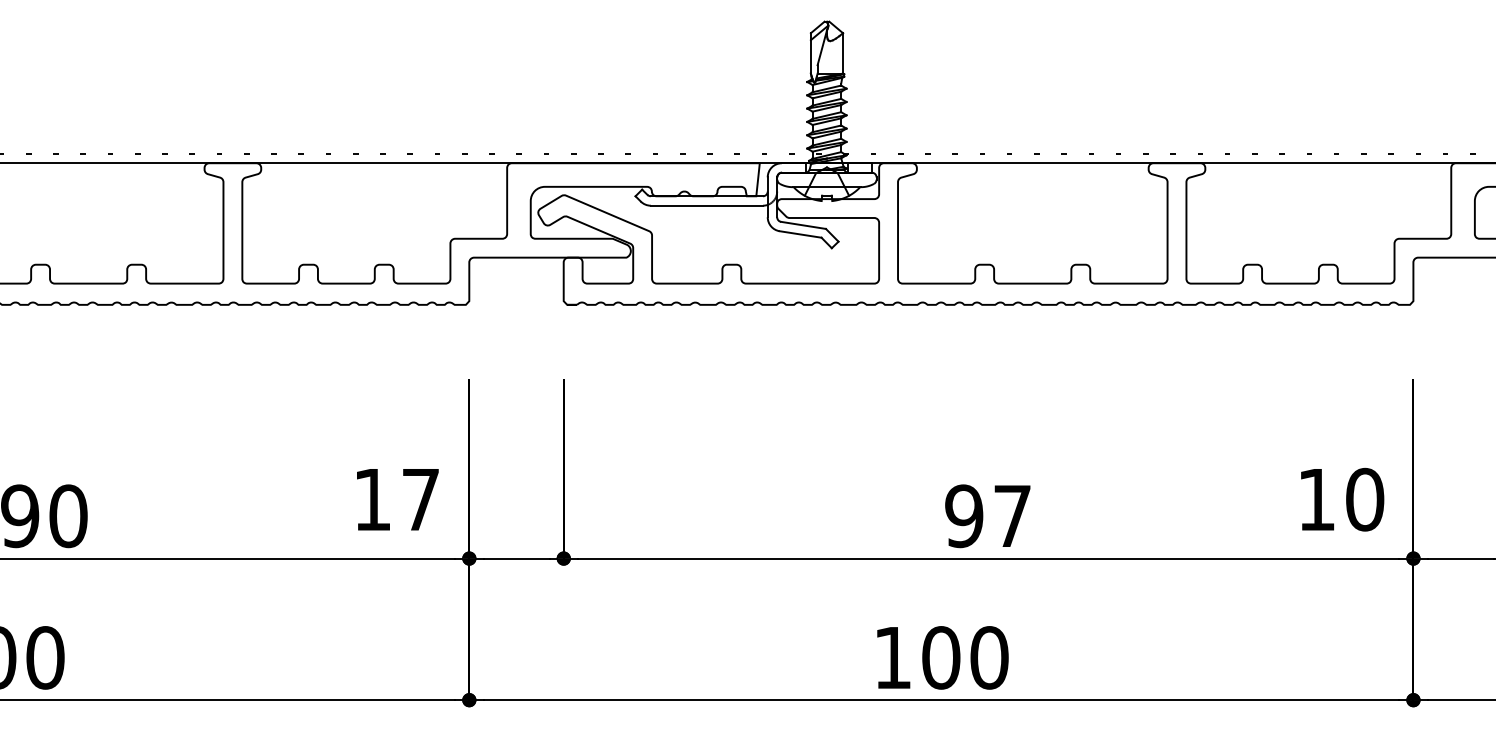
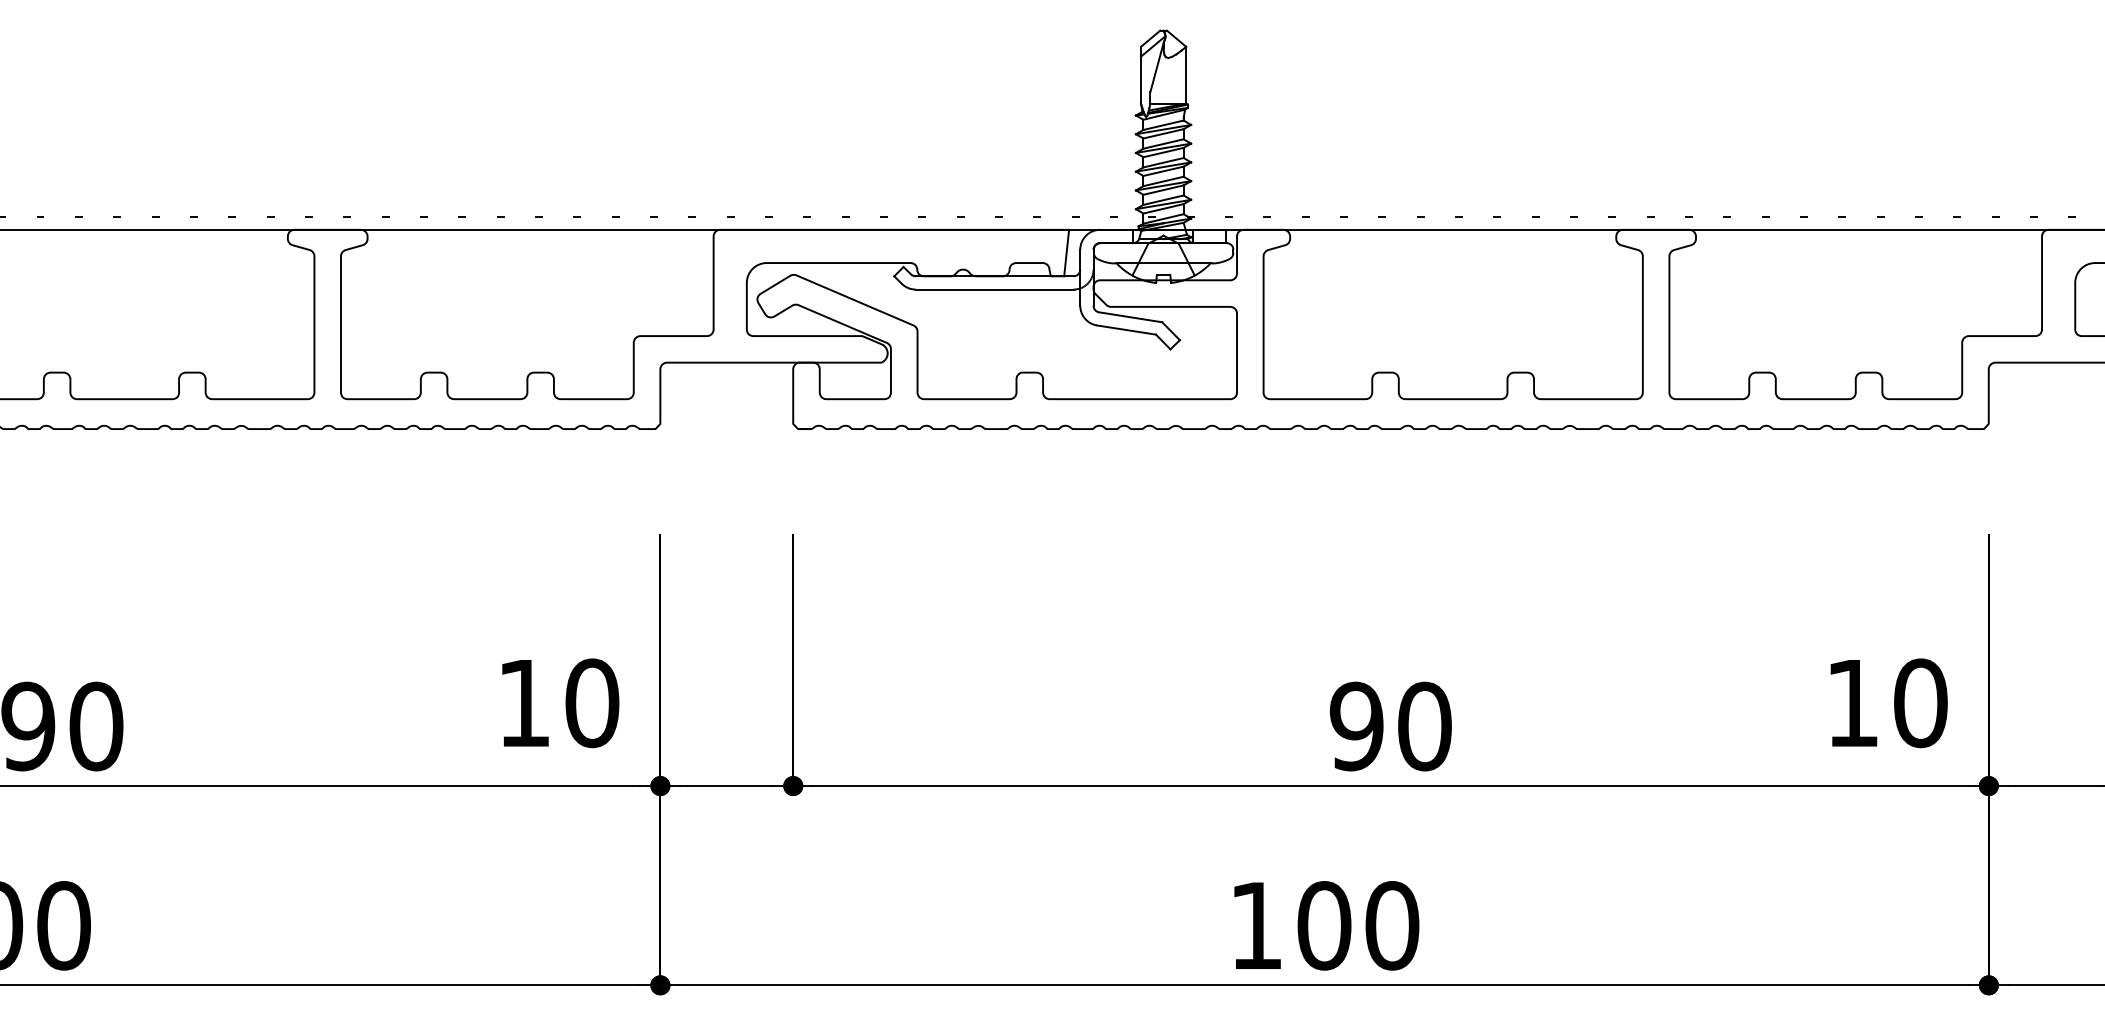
text: (421, 499) -> (592, 703), 17 -> 10
text: (1012, 516) -> (1424, 726), 97 -> 90

